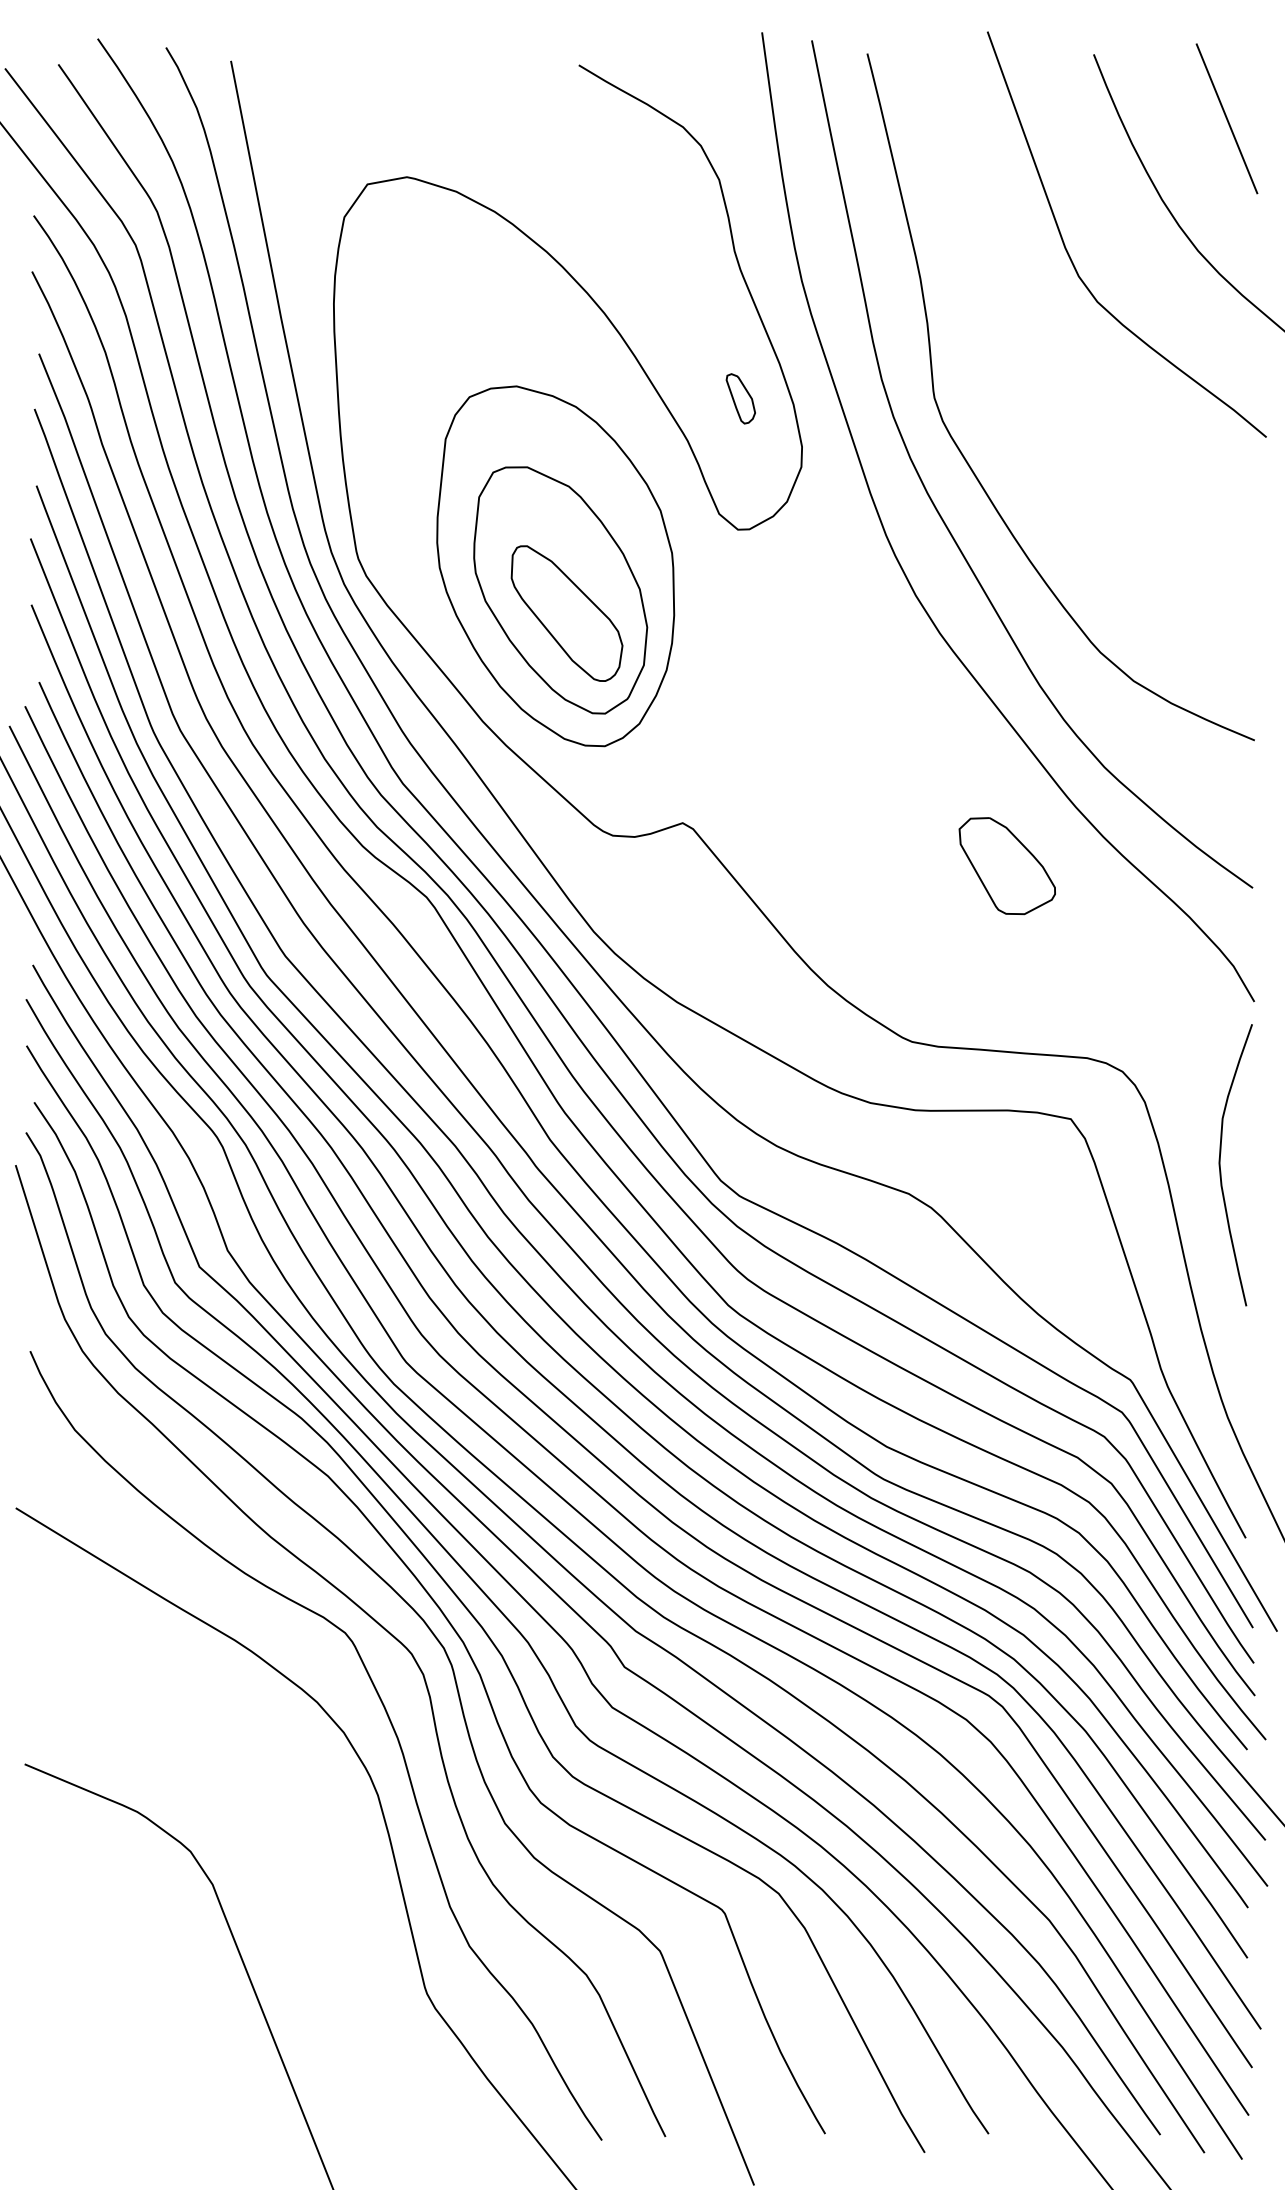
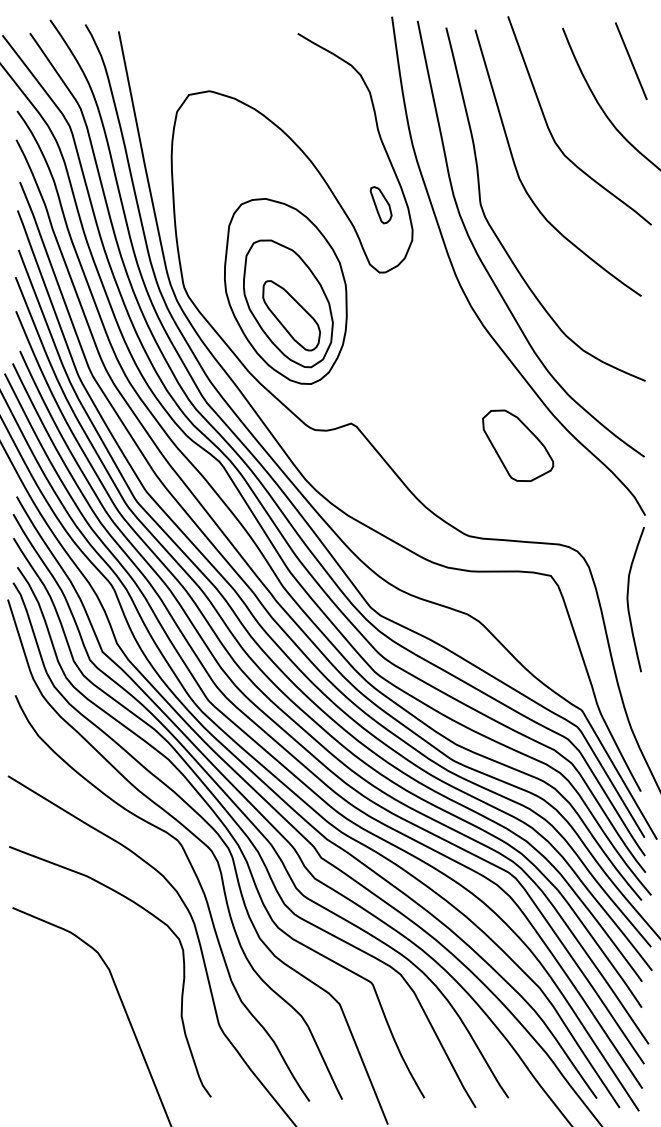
curve: (1009, 340) -> (519, 175), added
part: (739, 399) -> (380, 205), size x1.43
part: (1007, 865) -> (518, 445), size x1.43
curve: (288, 1775) -> (148, 913), added

